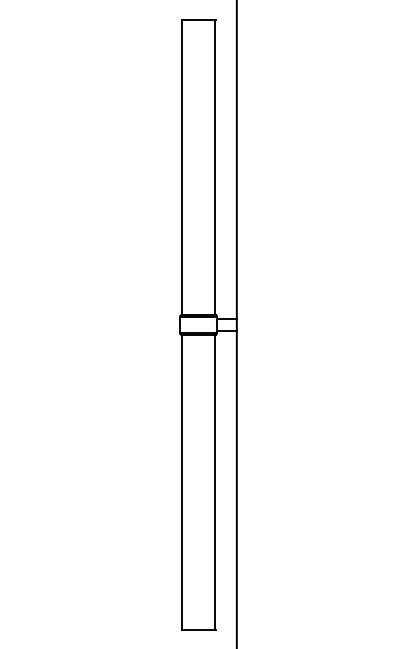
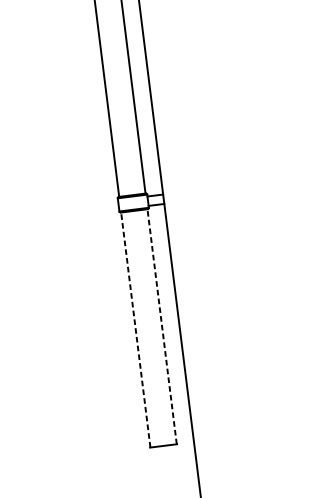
line: (182, 482) -> (136, 330), solid -> dashed
line: (215, 482) -> (162, 326), solid -> dashed

